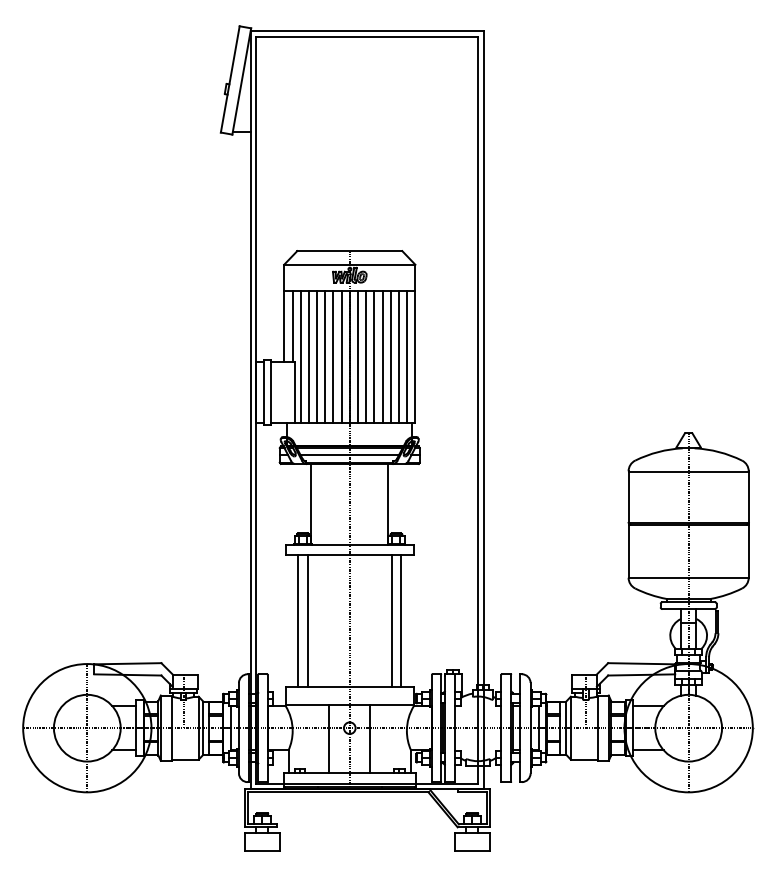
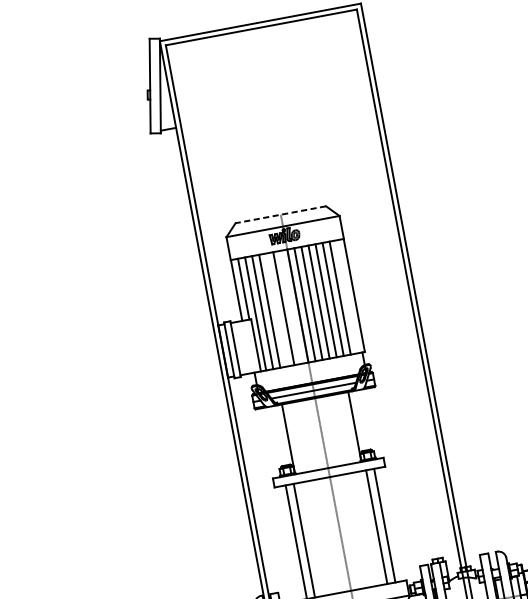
line: (349, 251) -> (280, 215), solid -> dashed
line: (325, 356) -> (276, 309), removed
line: (341, 356) -> (290, 306), removed
line: (407, 356) -> (347, 296), removed

